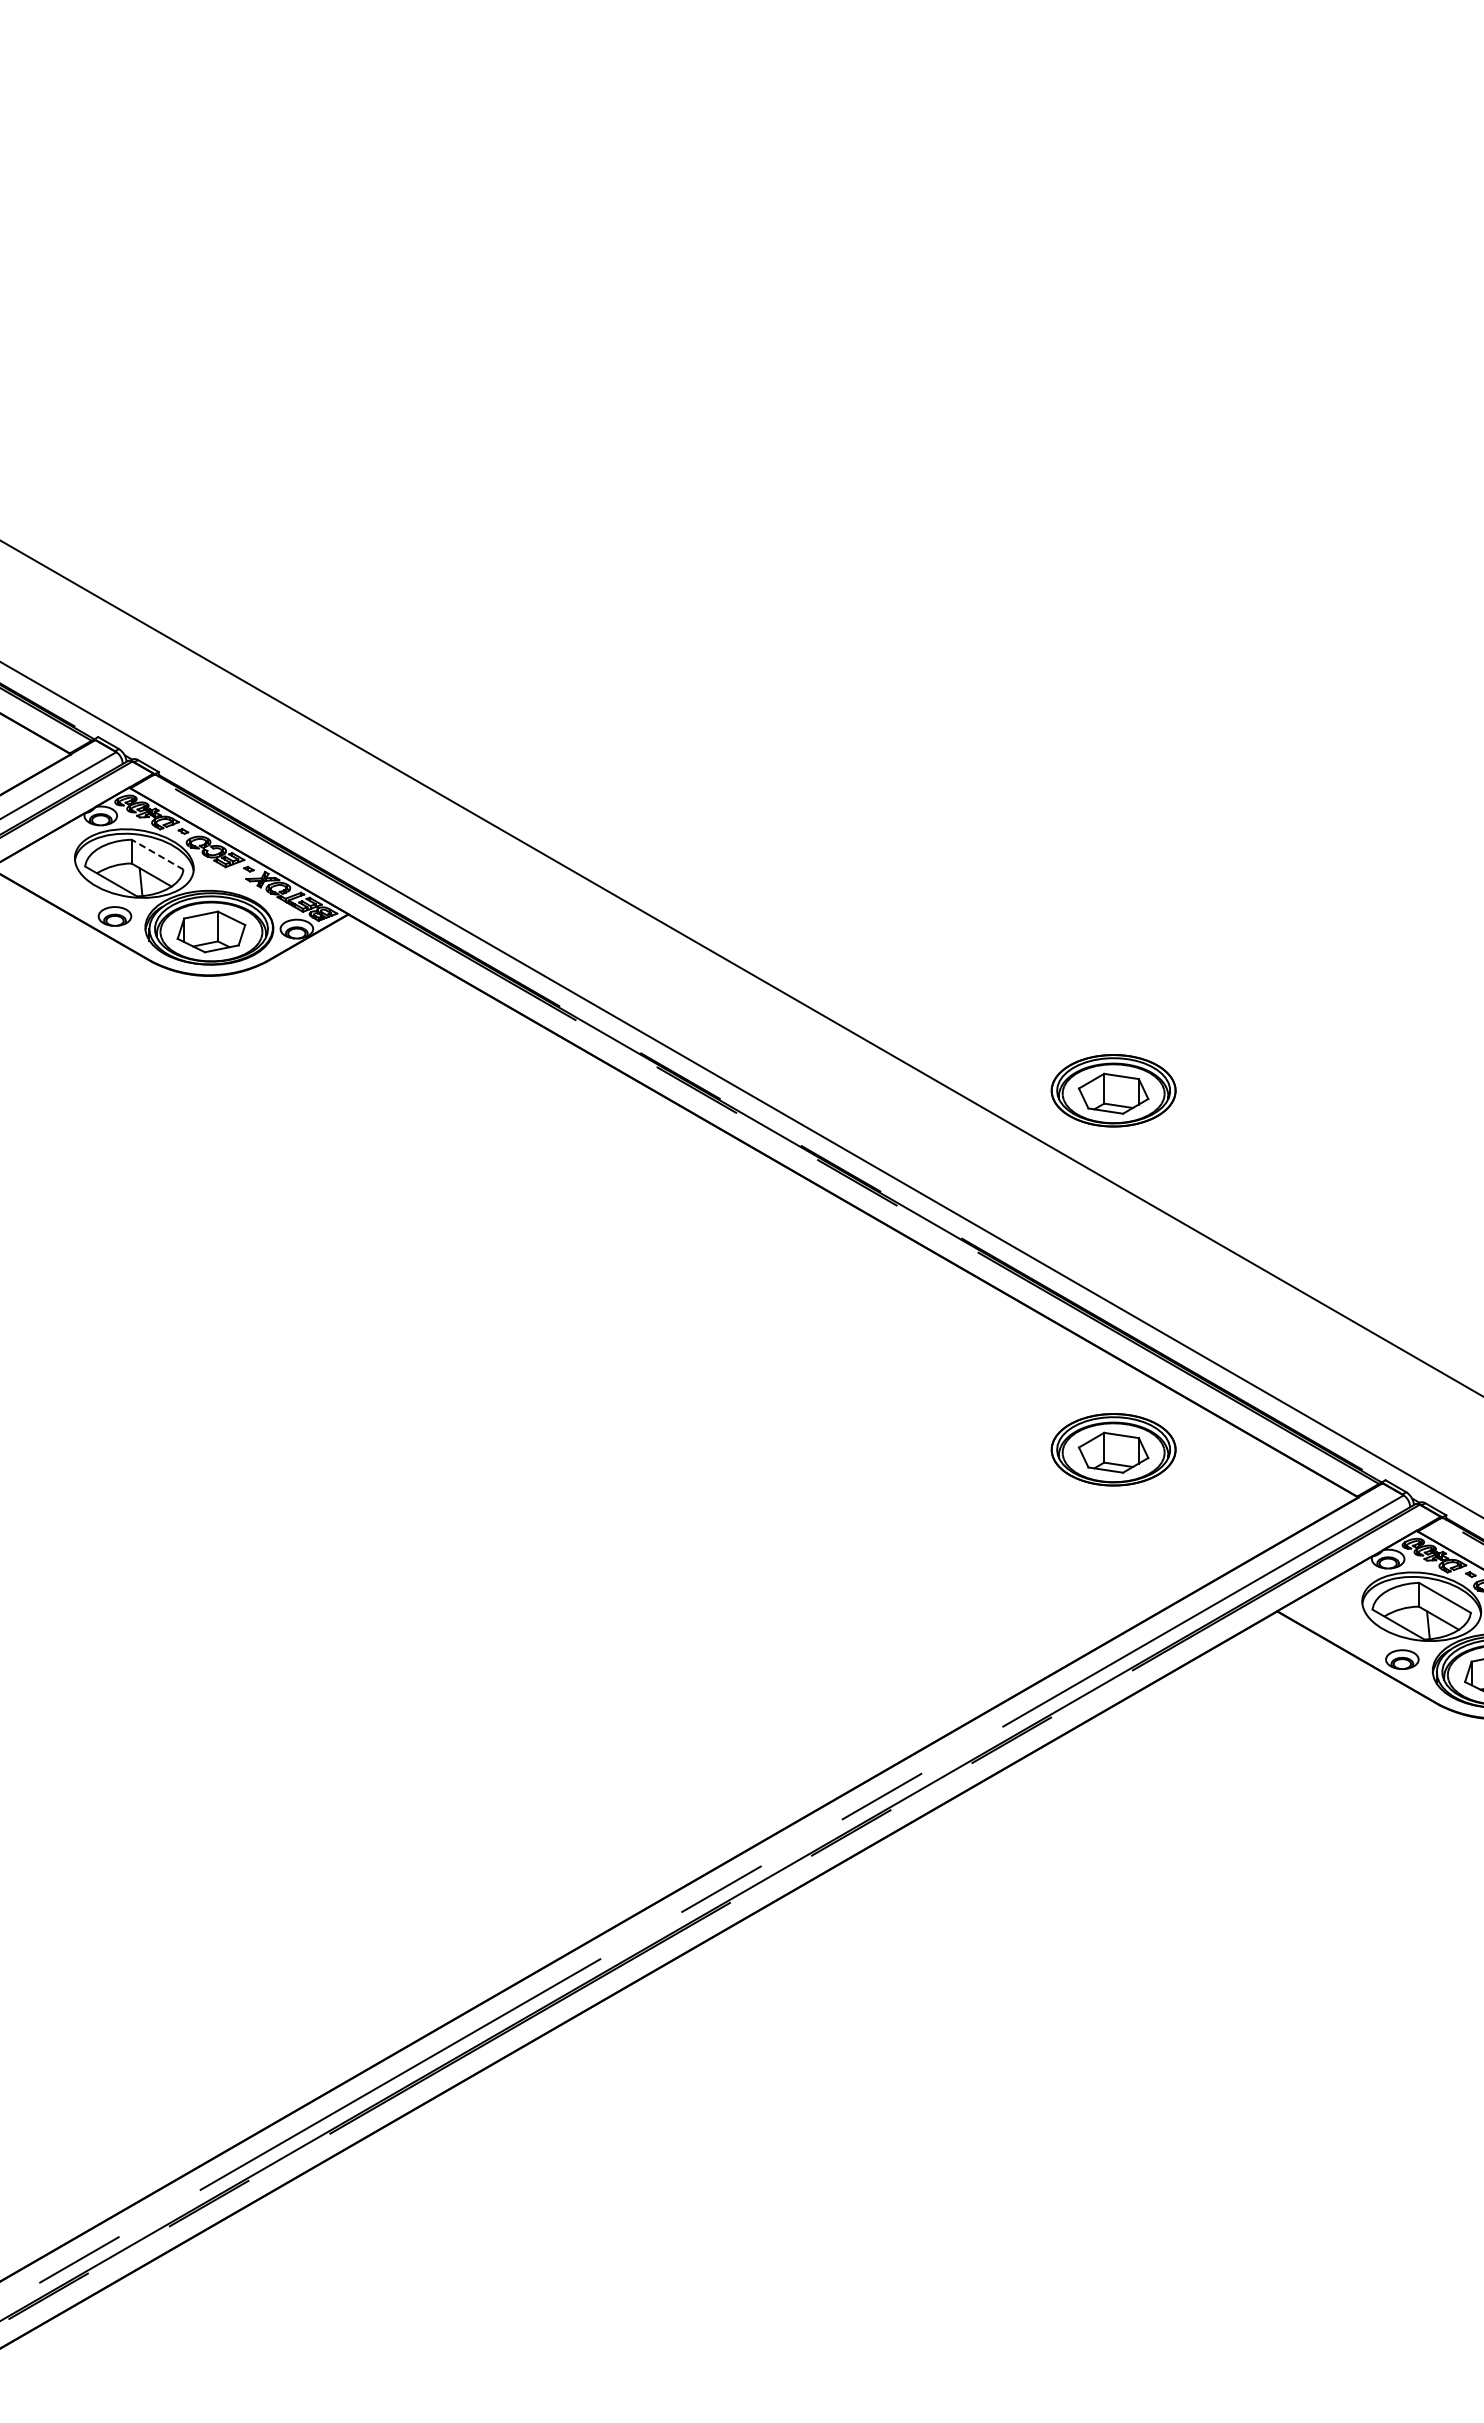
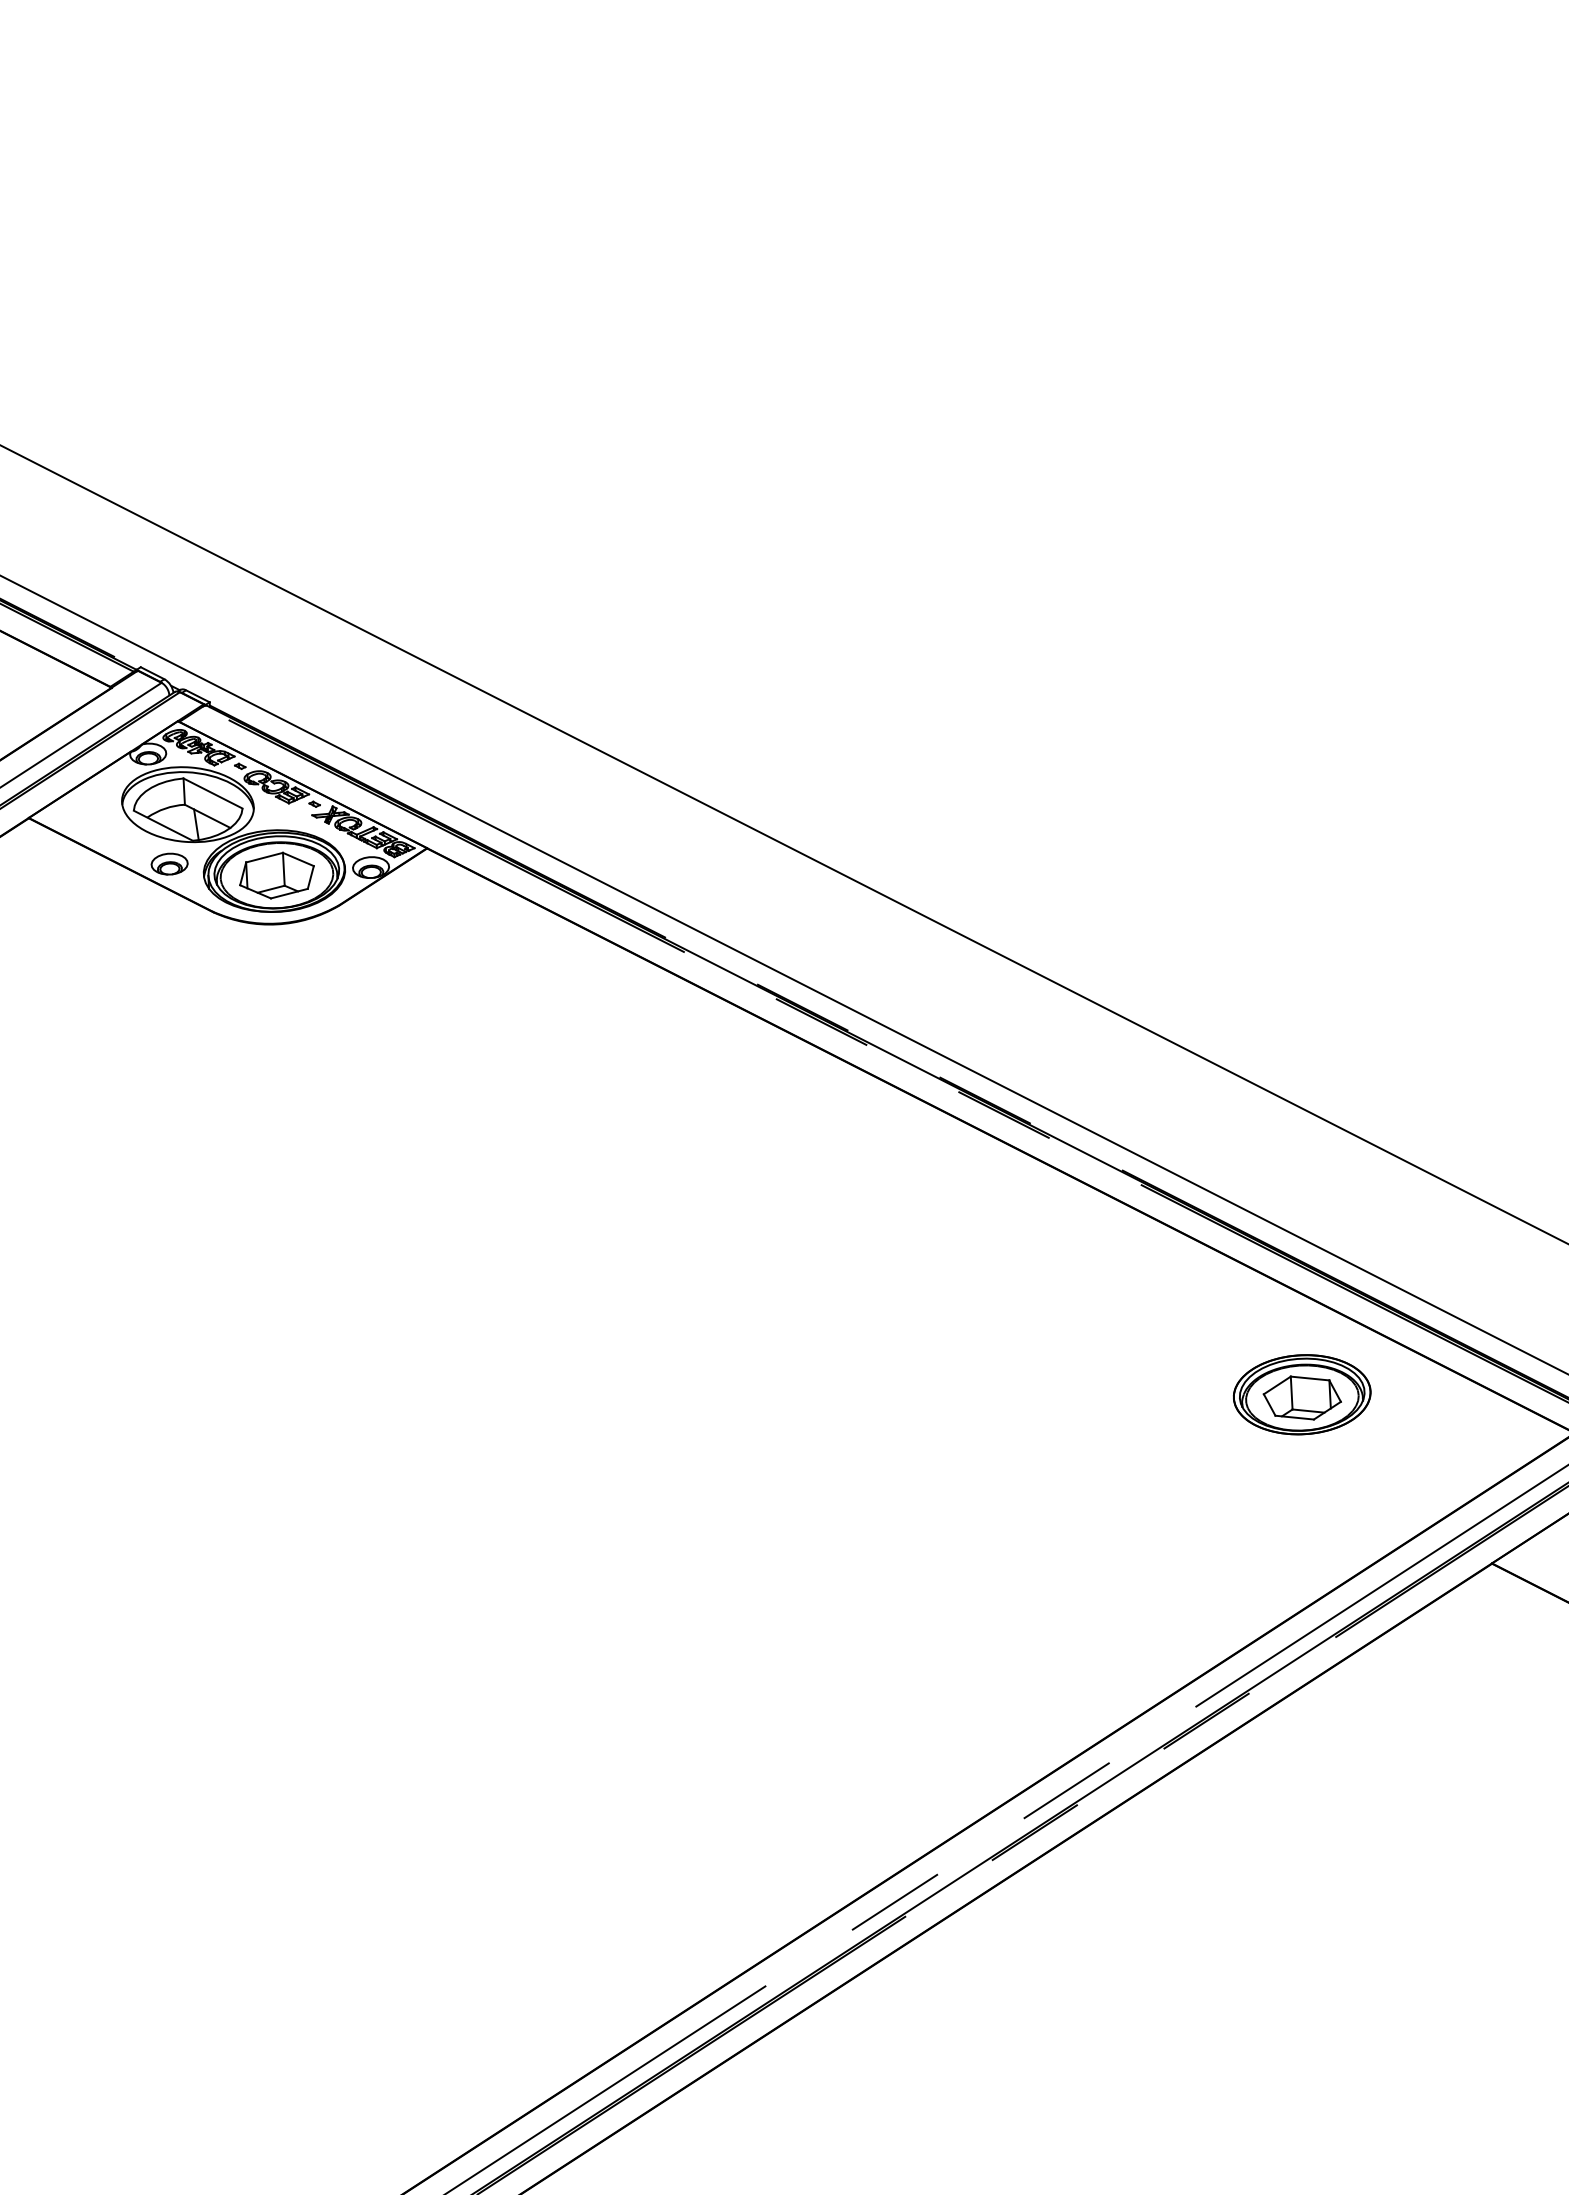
line: (157, 854) -> (212, 793), dashed -> solid
part: (1113, 1090) -> (1281, 998), removed

